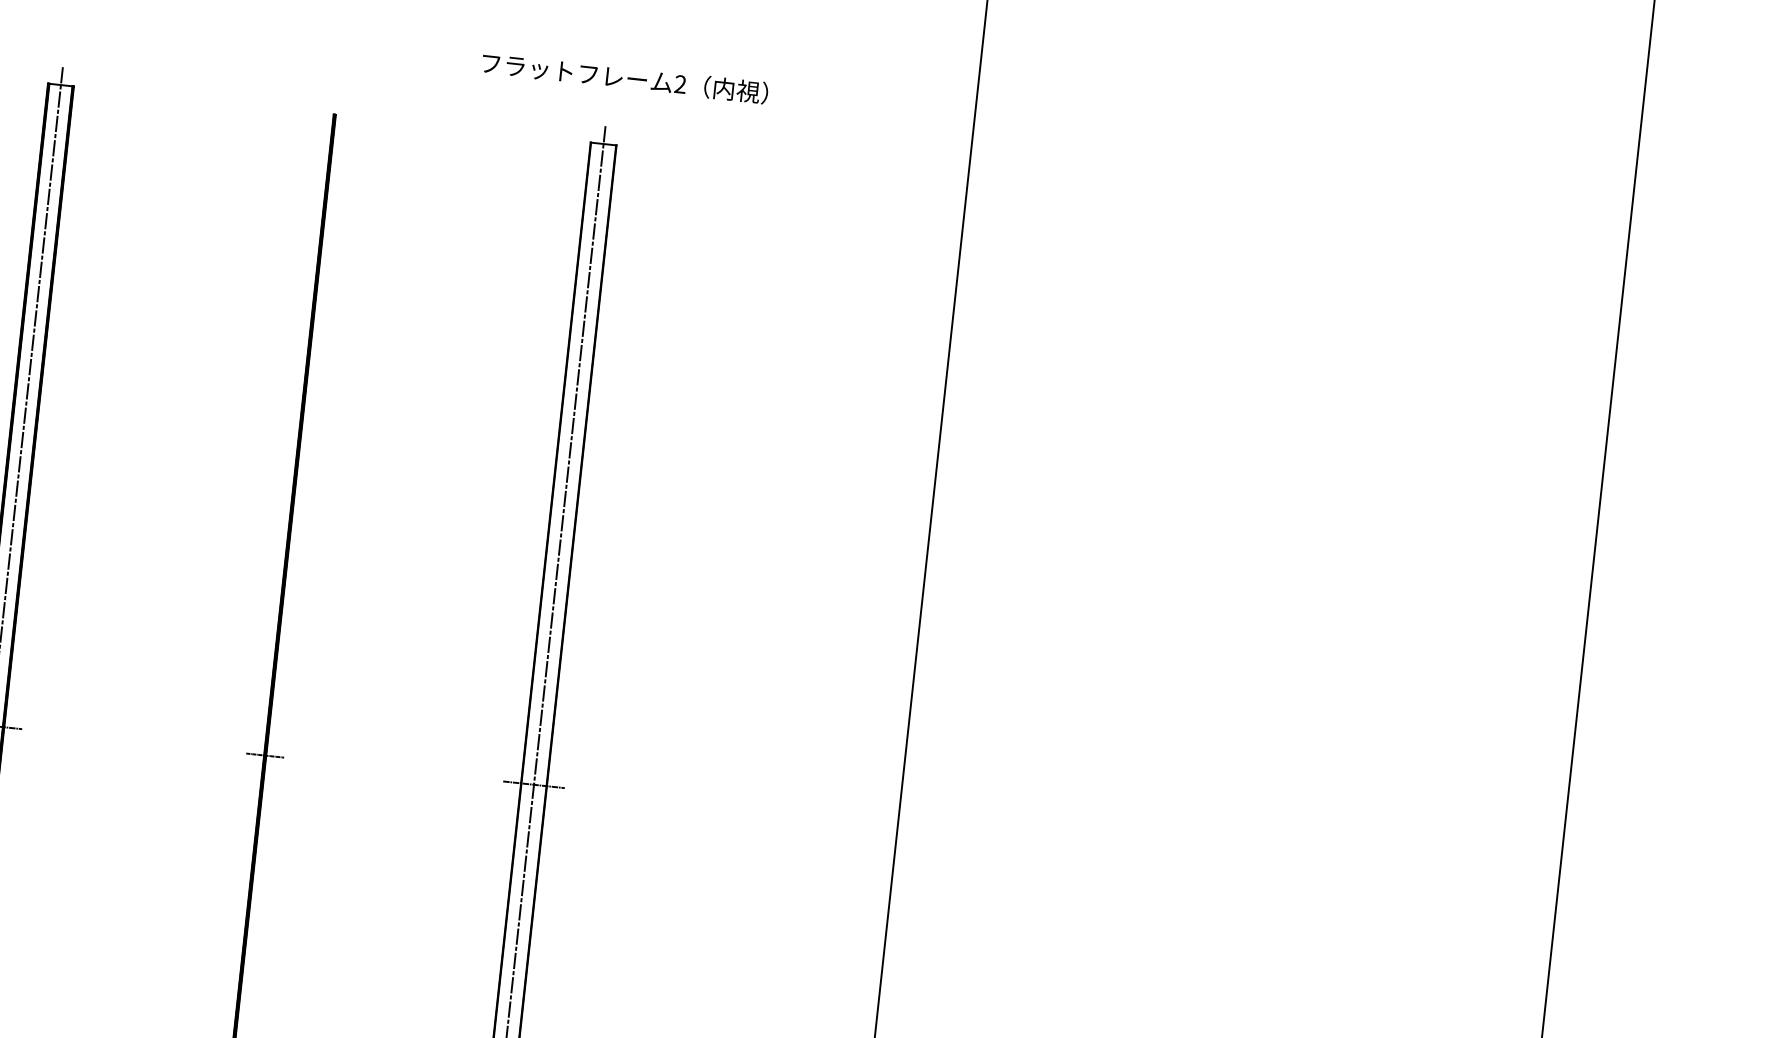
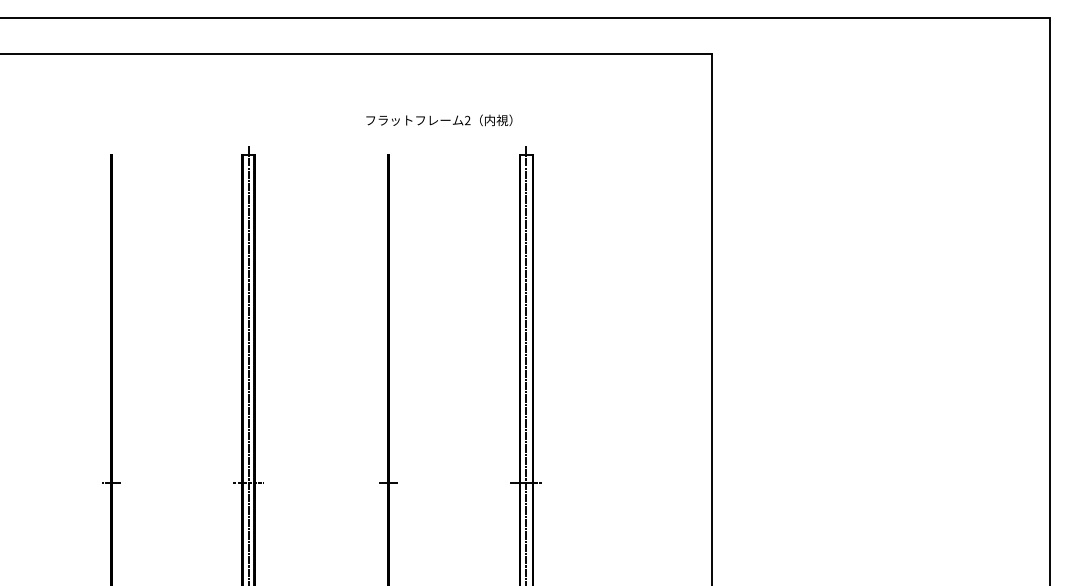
text: (625, 78) -> (439, 120), moved

